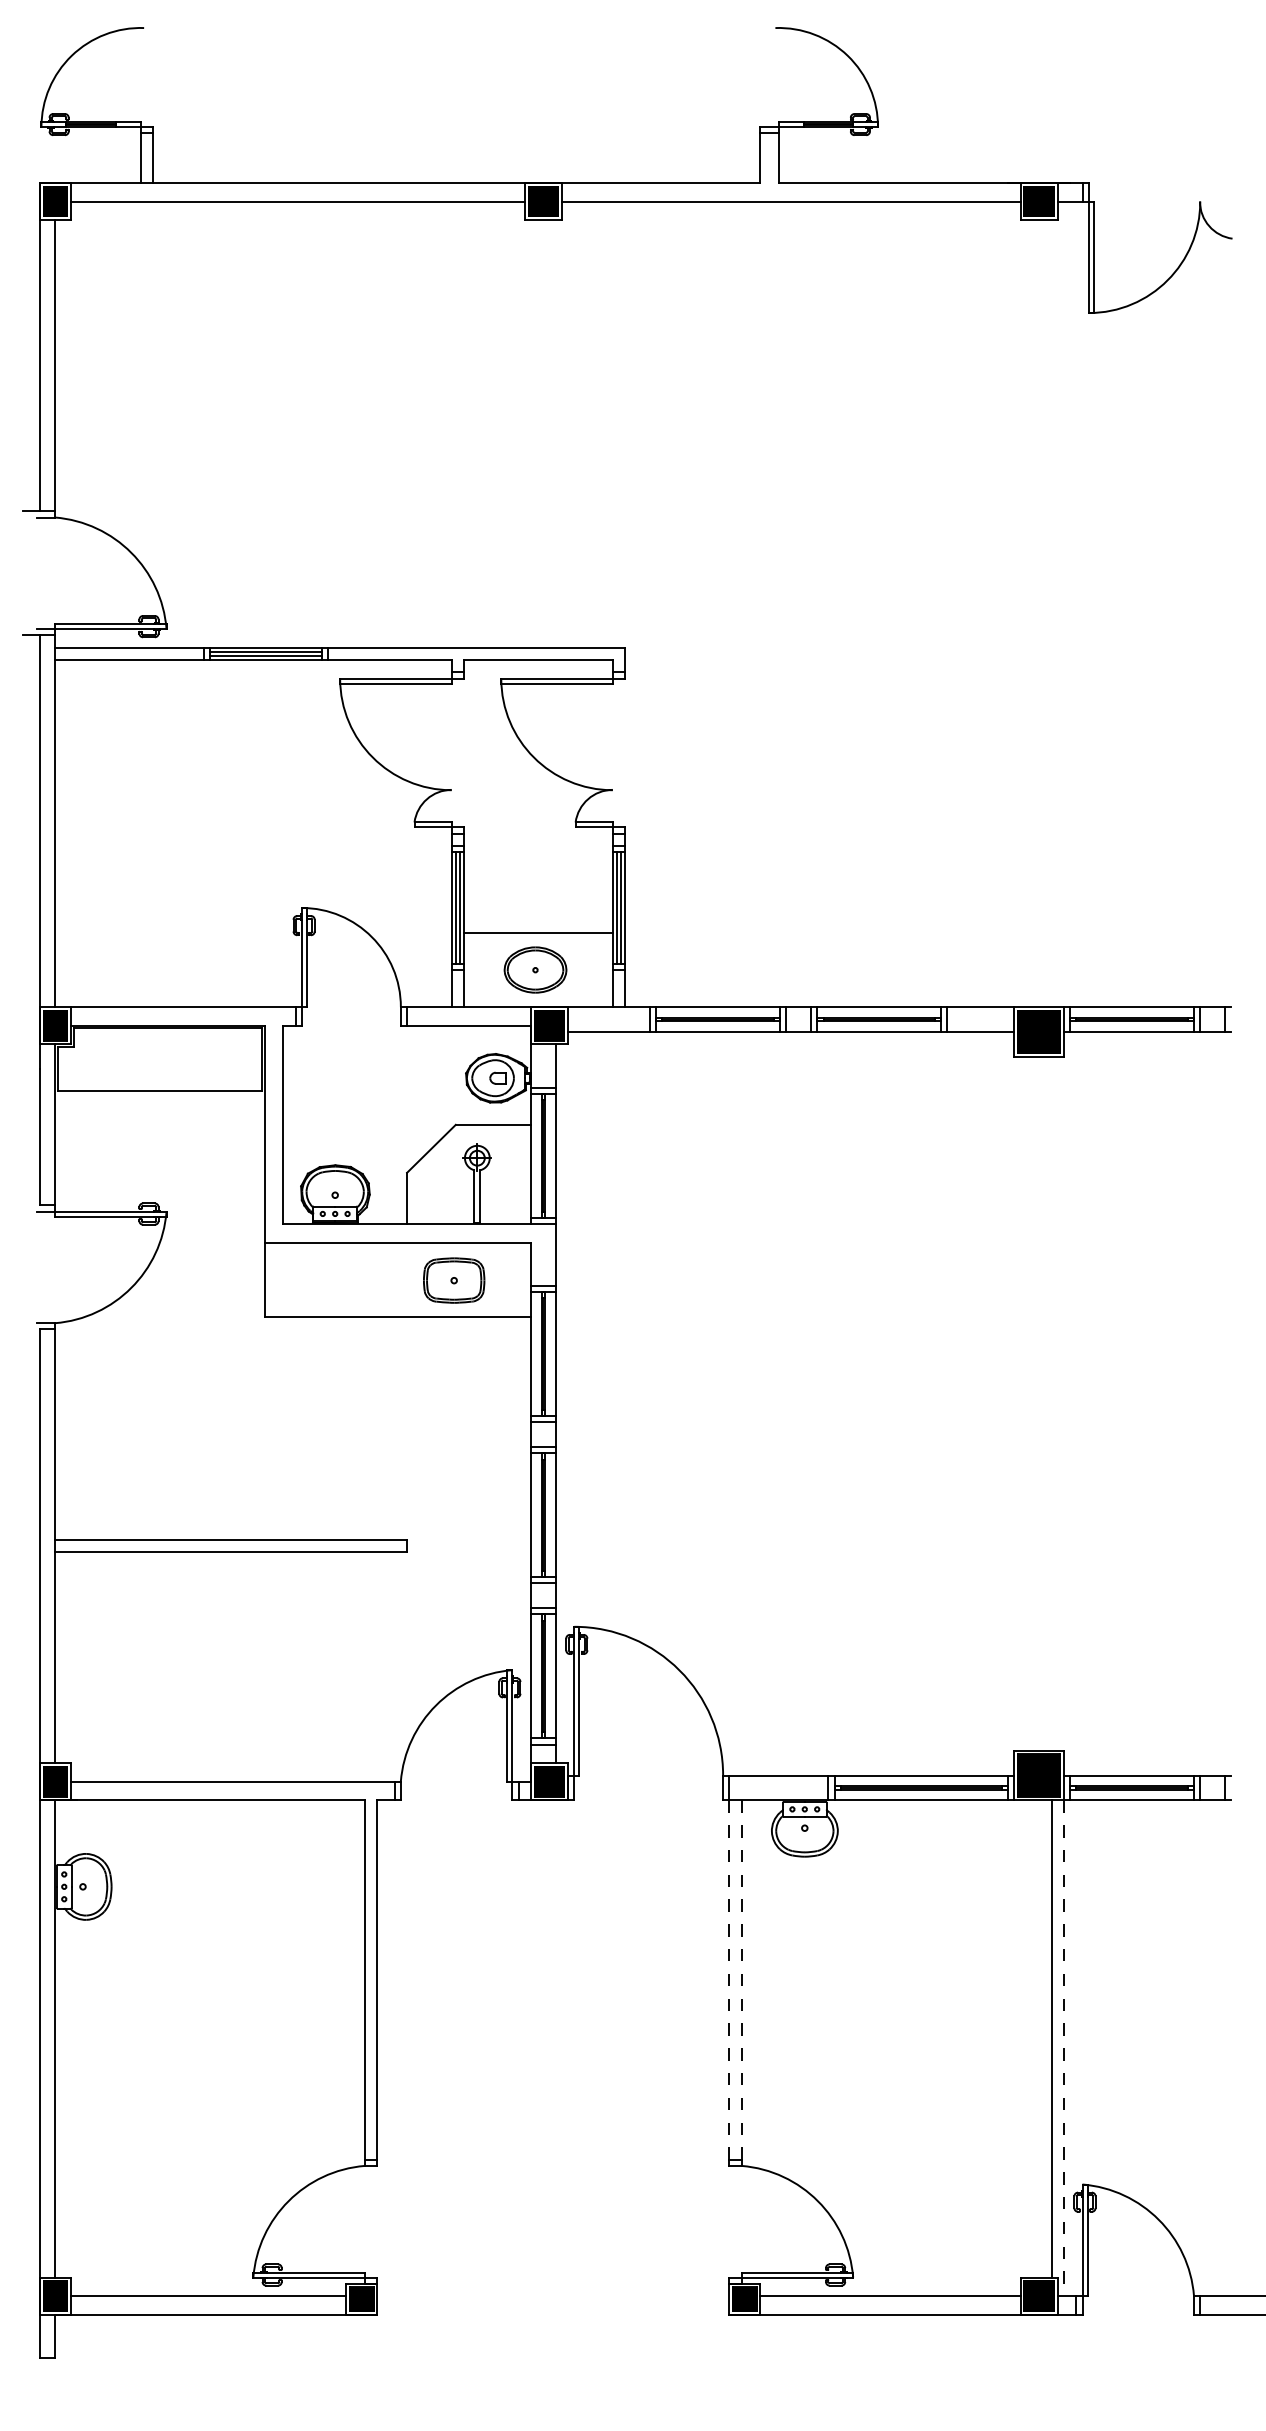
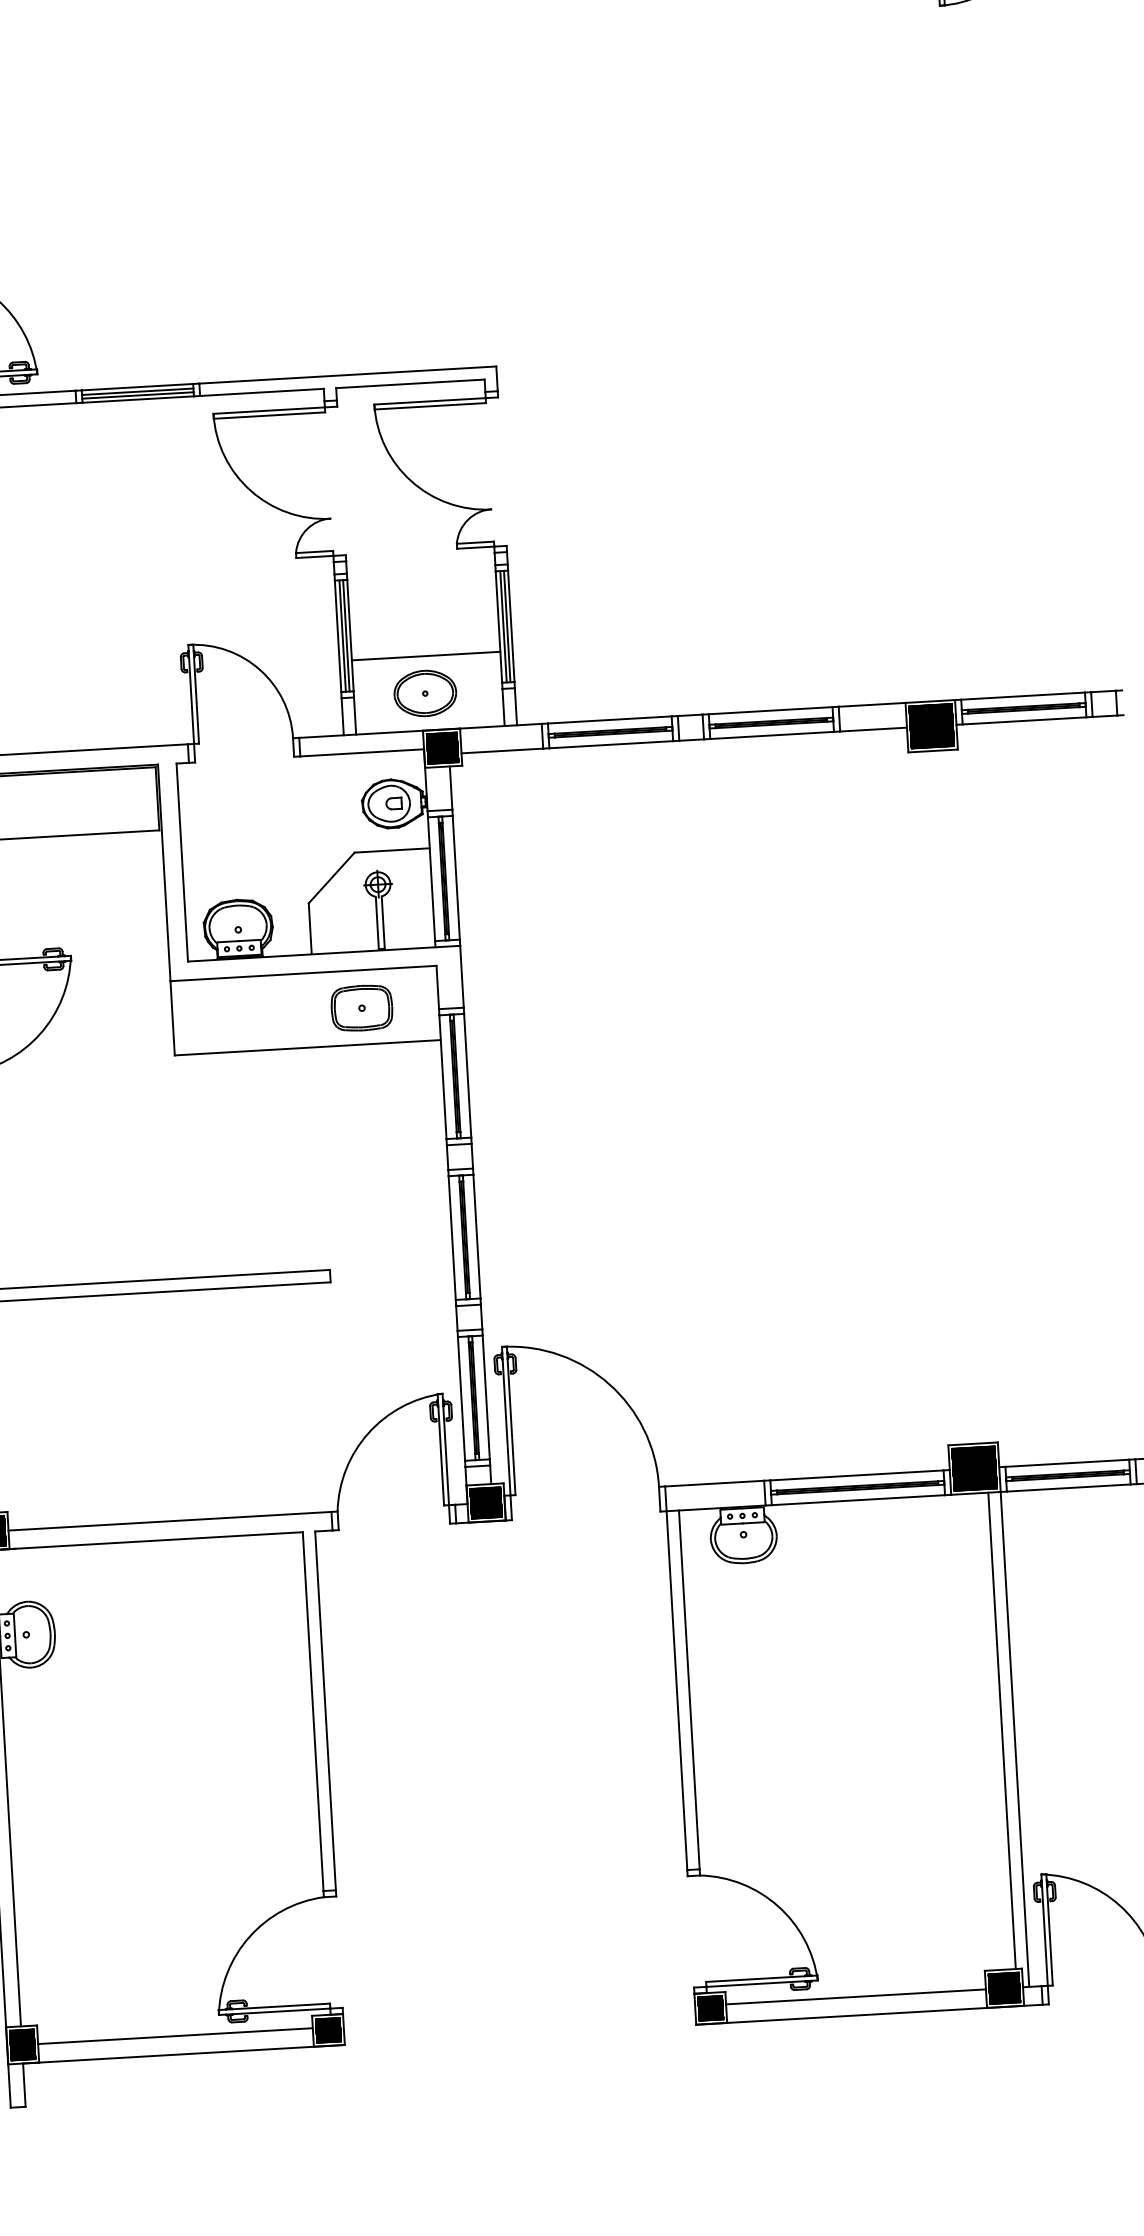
line: (729, 1980) -> (677, 1691), dashed -> solid
line: (741, 1980) -> (689, 1690), dashed -> solid
line: (1063, 2048) -> (1014, 1739), dashed -> solid

